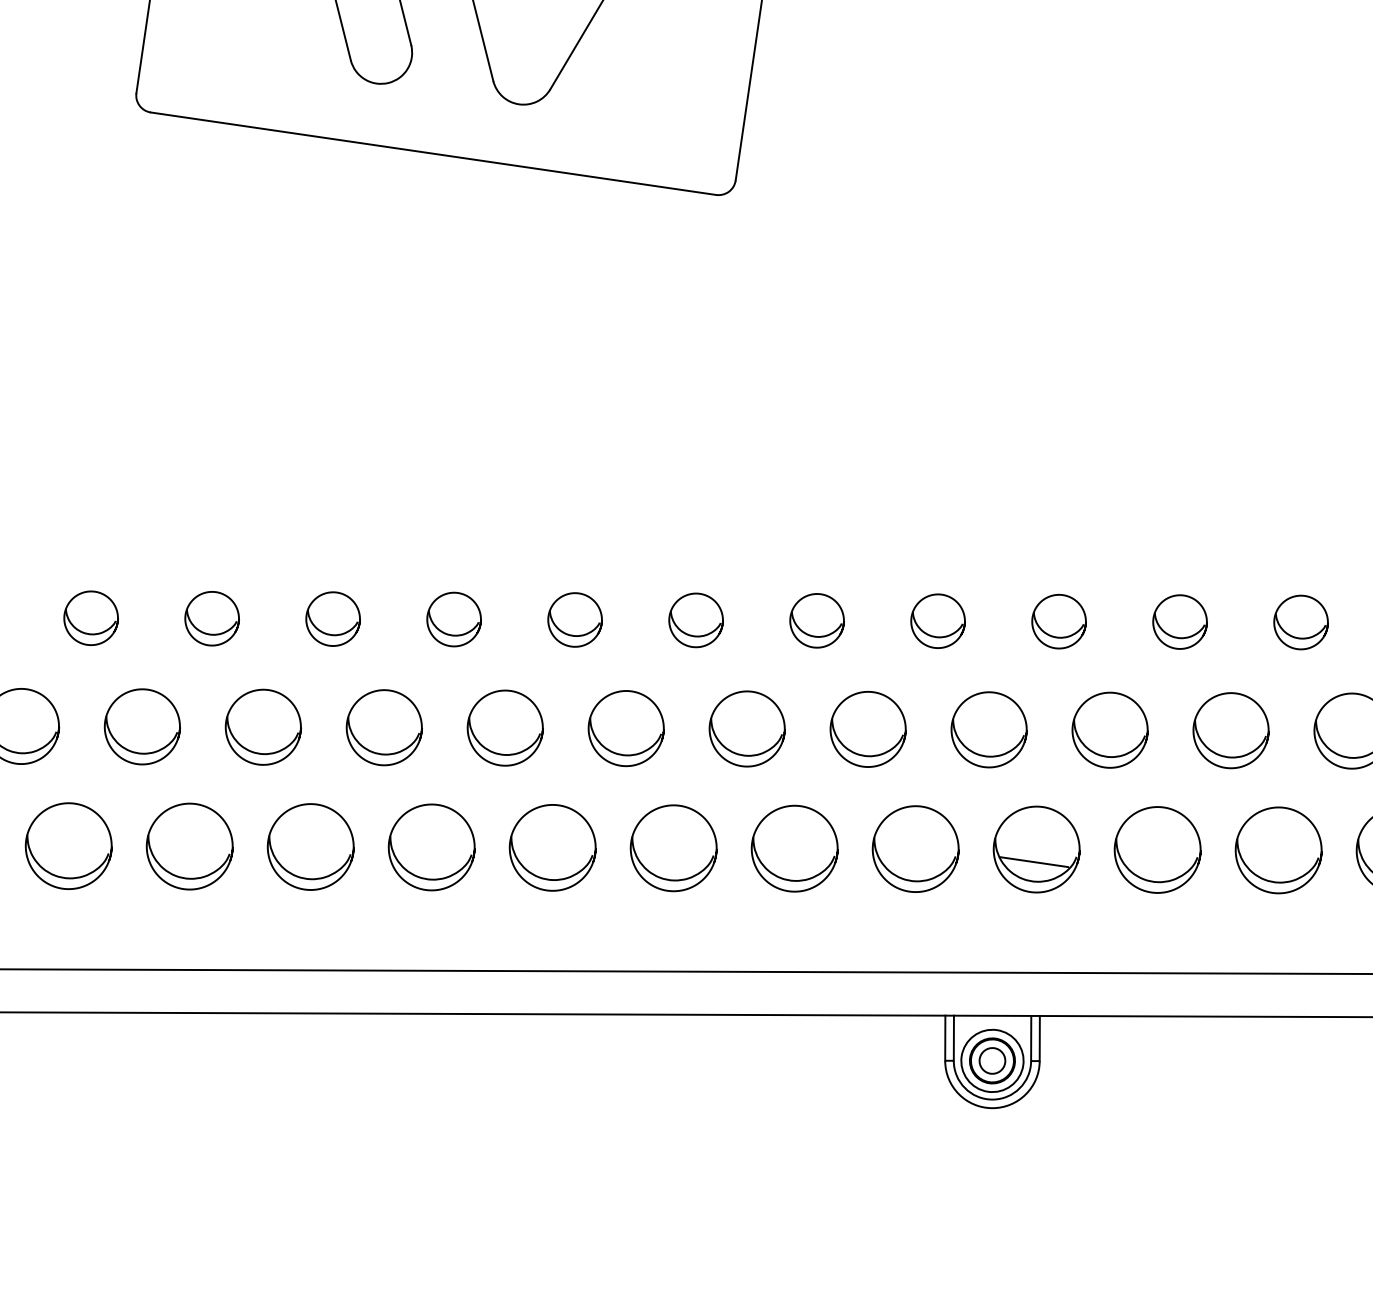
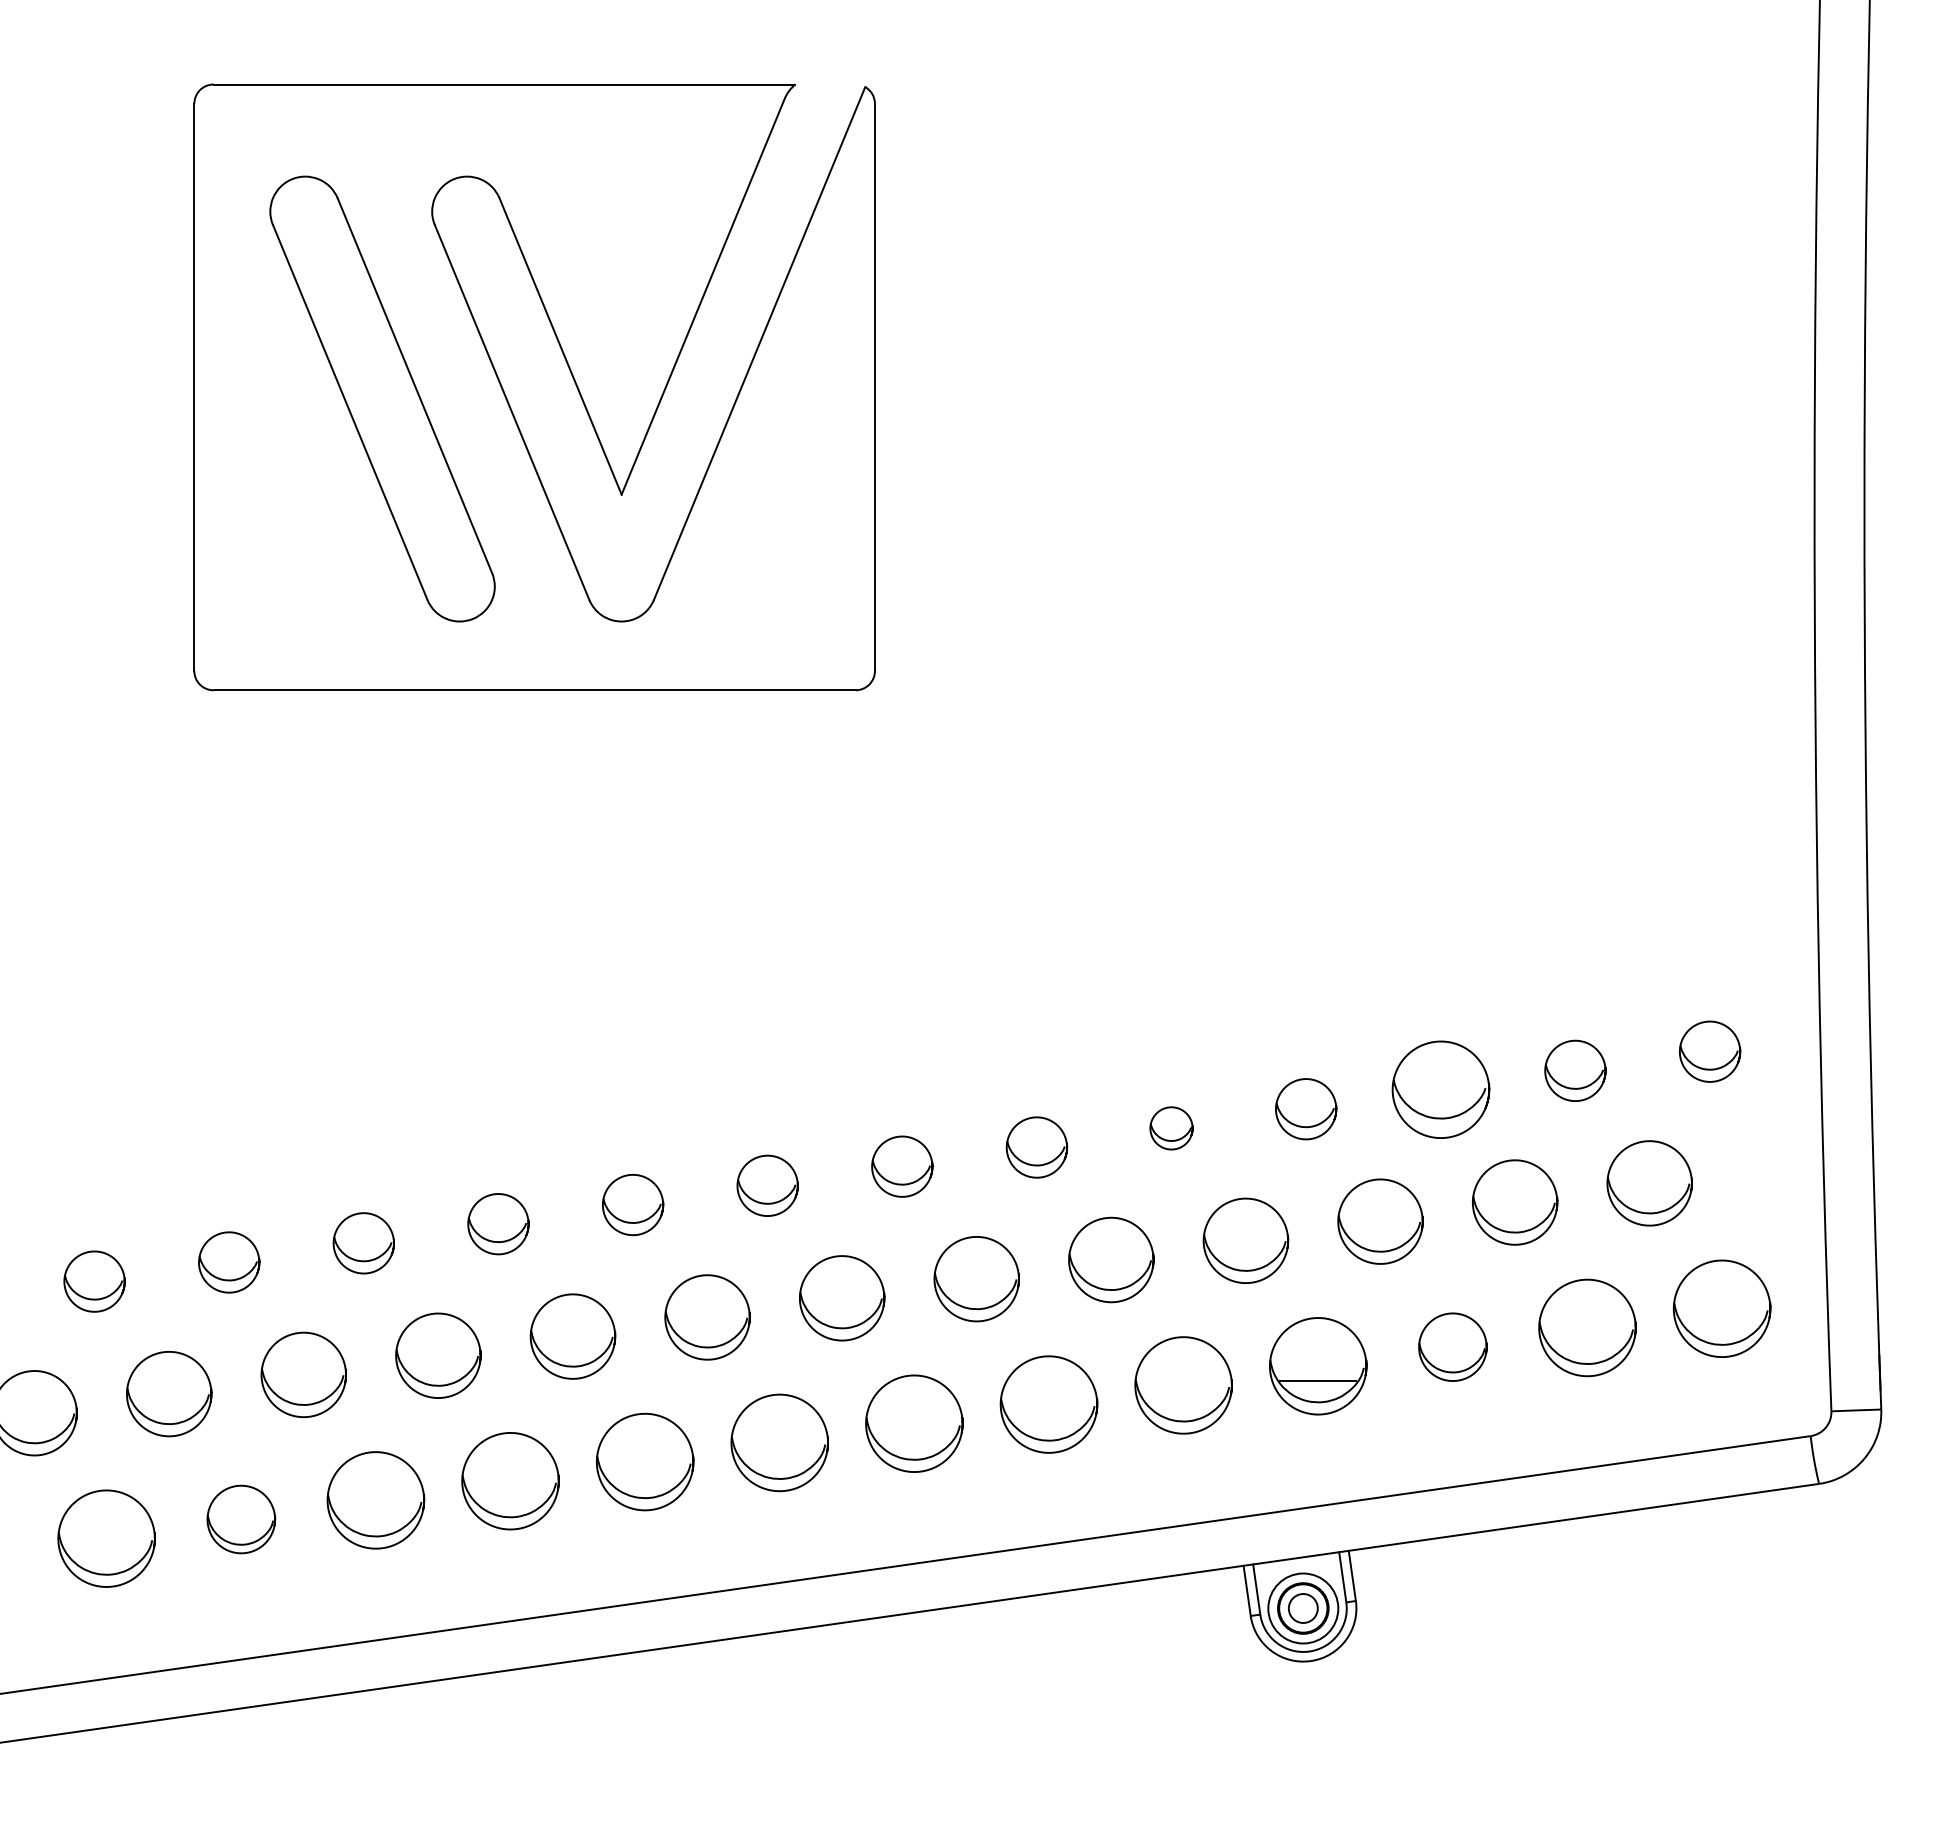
part: (938, 621) -> (1171, 1128), size x0.7
part: (1179, 622) -> (1440, 1090), size x1.6
part: (68, 846) -> (241, 1519), size x0.7
part: (1157, 850) -> (1452, 1347), size x0.7

